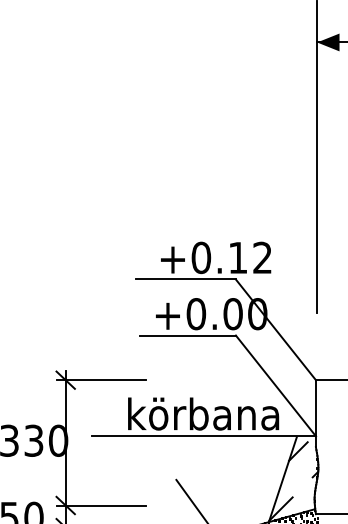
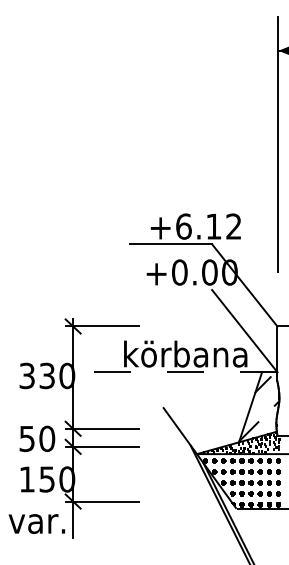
text: (200, 257) -> (183, 226), +0.12 -> +6.12
line: (188, 336) -> (173, 290), removed
line: (203, 436) -> (185, 372), solid -> dashed

